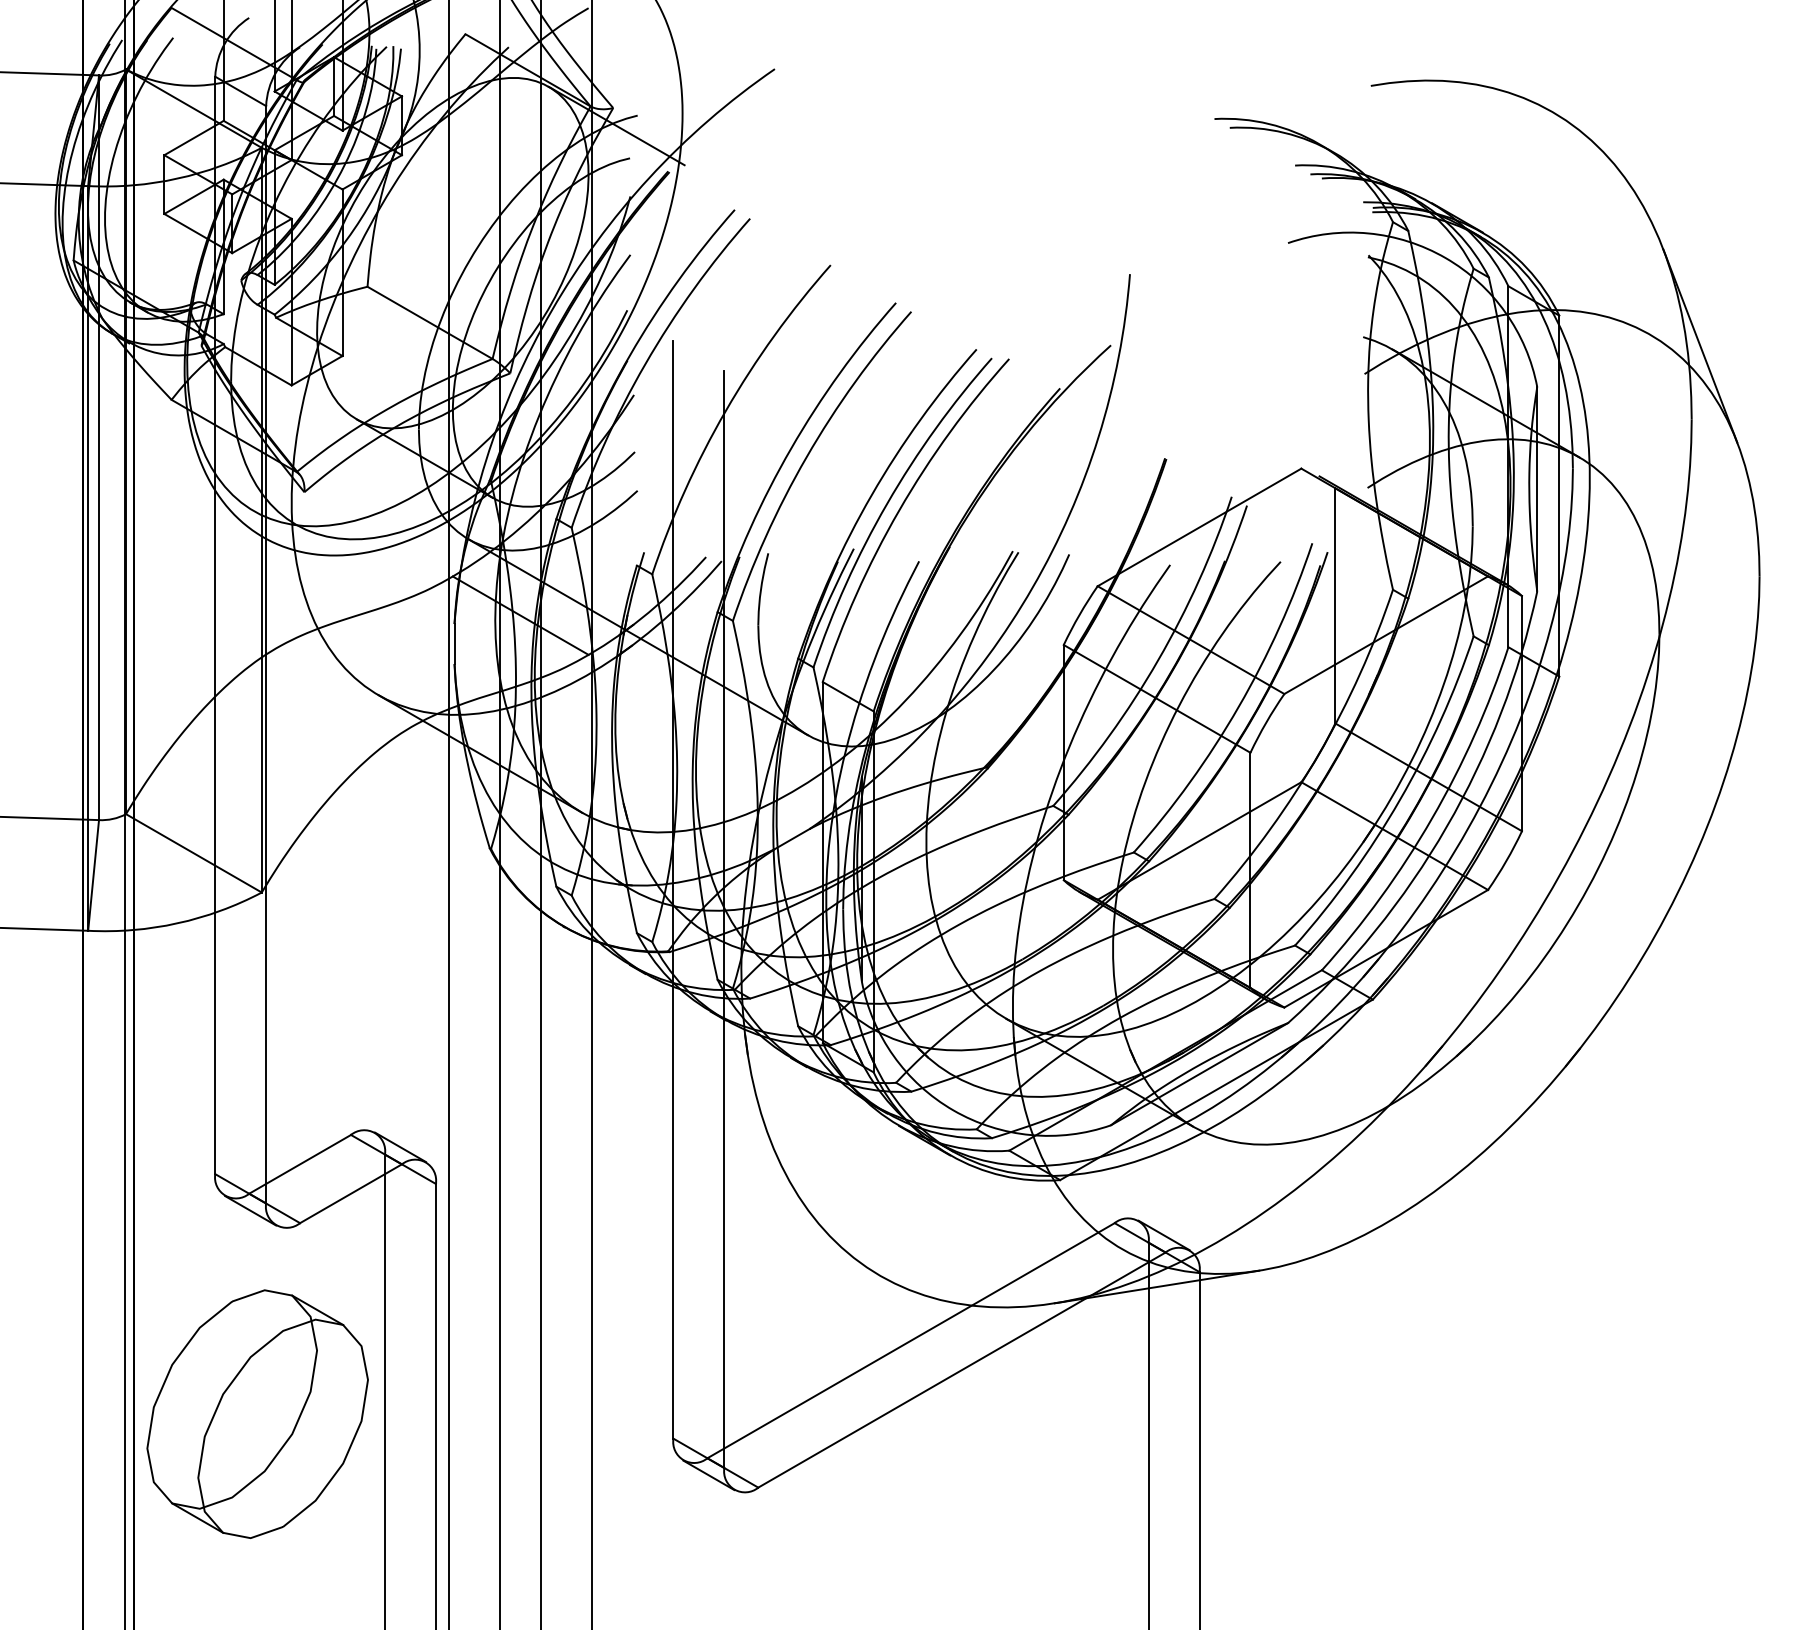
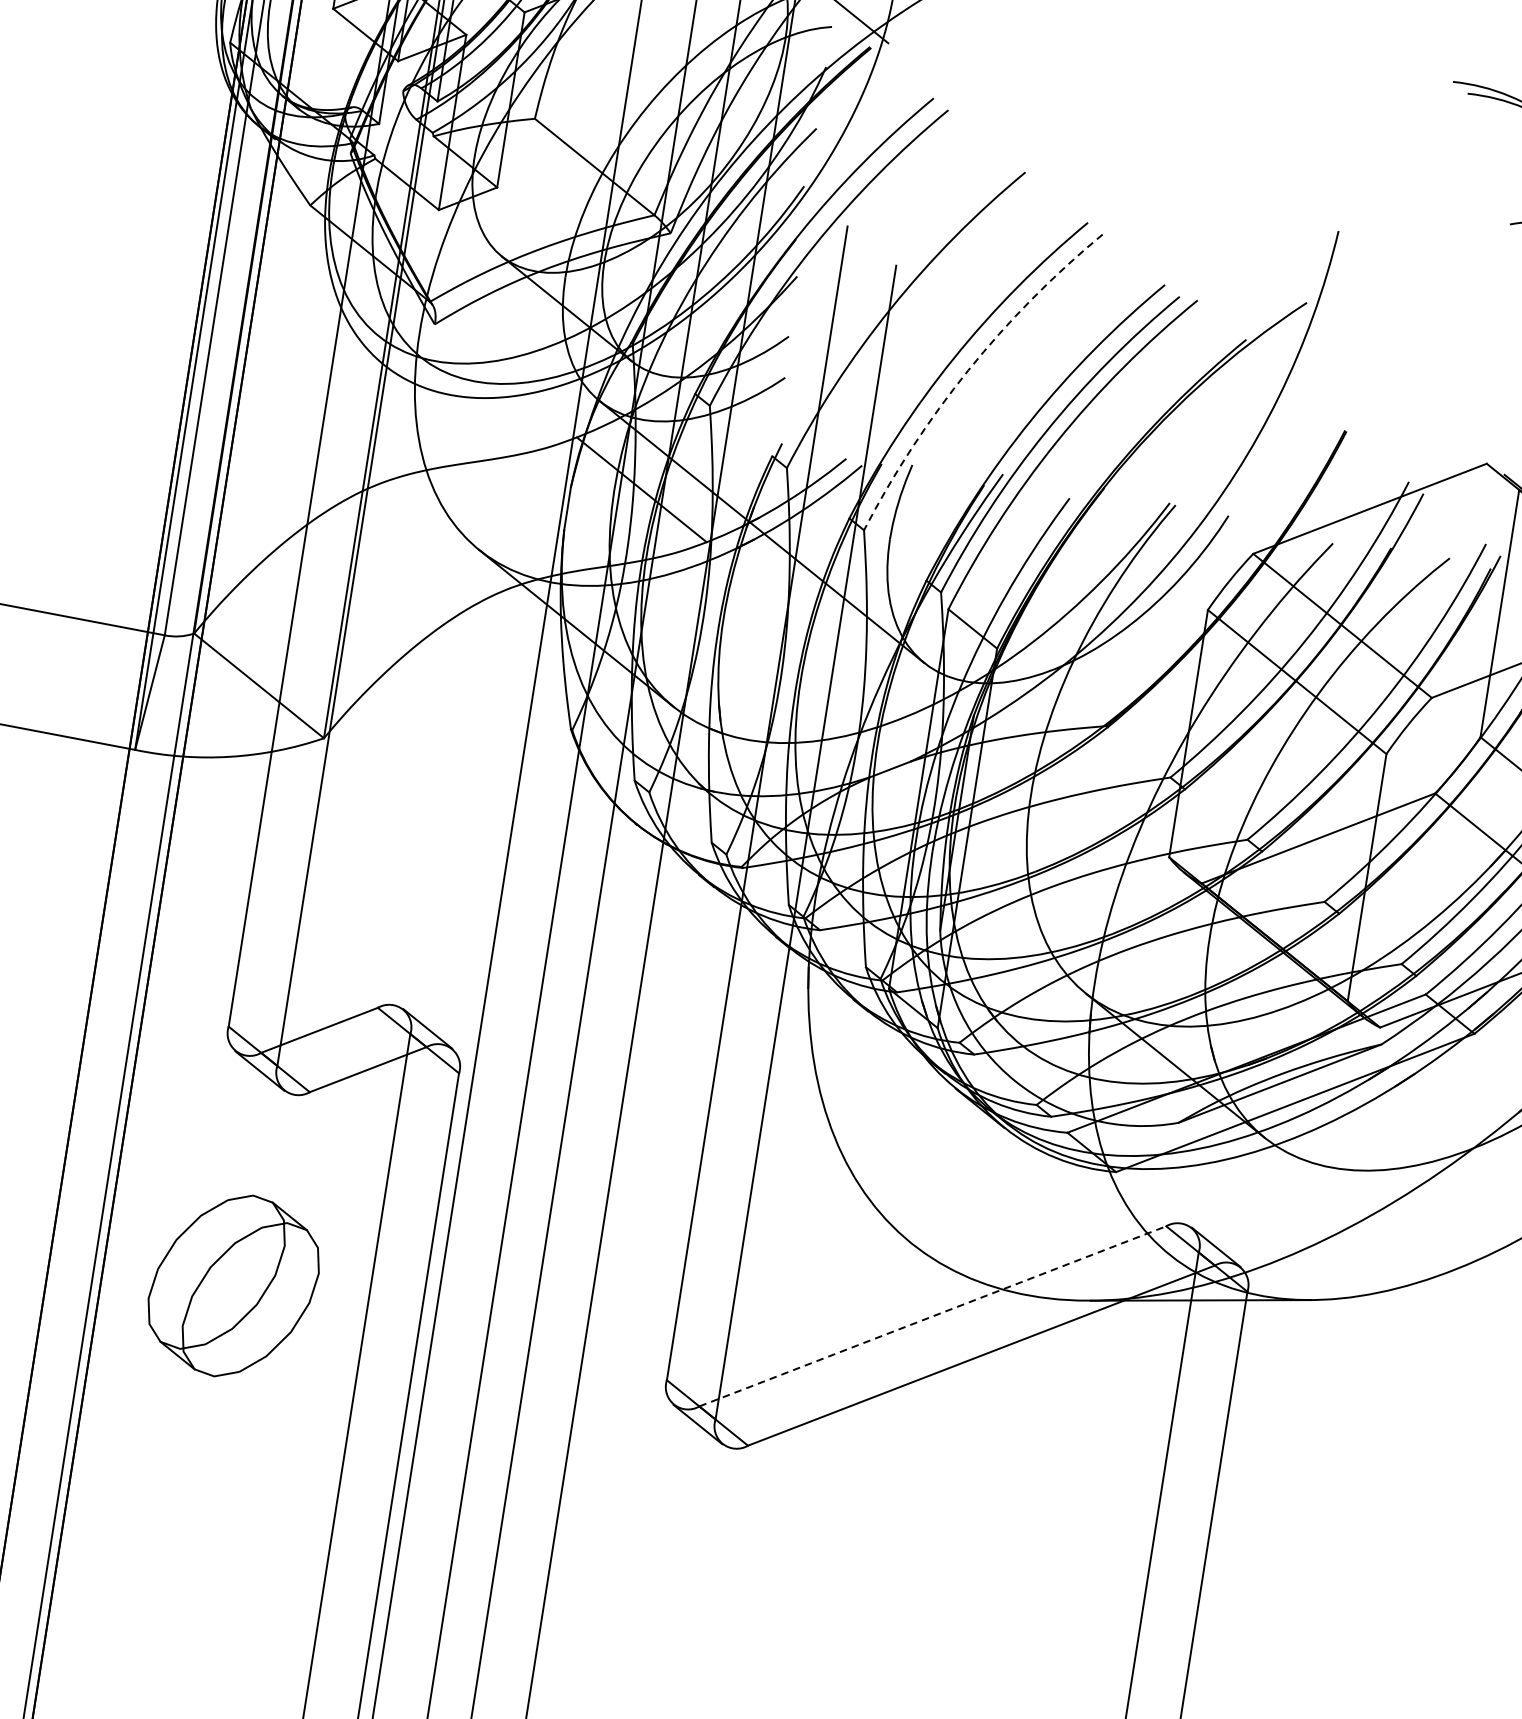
arc: (806, 457) -> (968, 370), solid -> dashed
line: (911, 1340) -> (933, 1316), solid -> dashed
part: (257, 1413) -> (233, 1285), size x0.7

